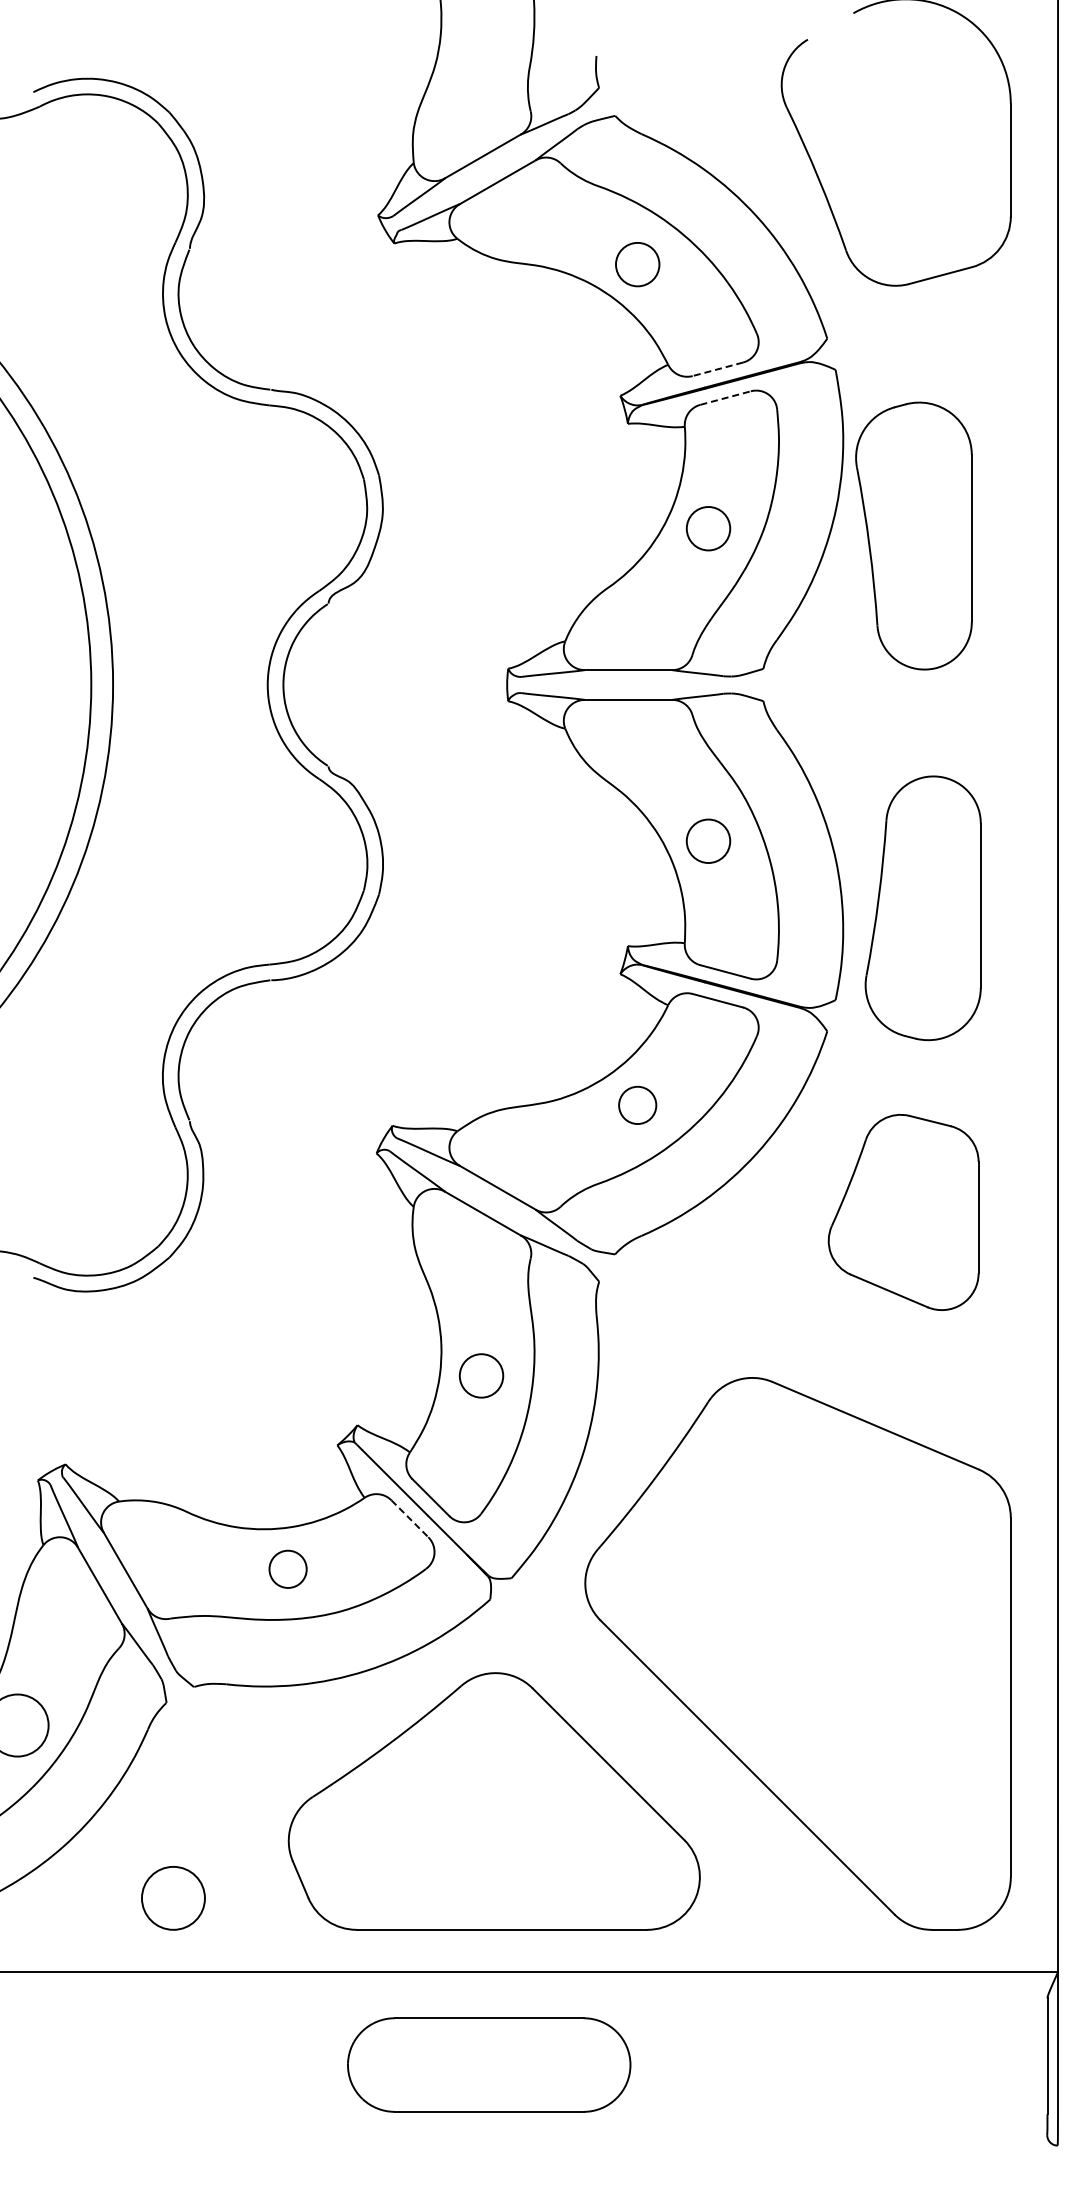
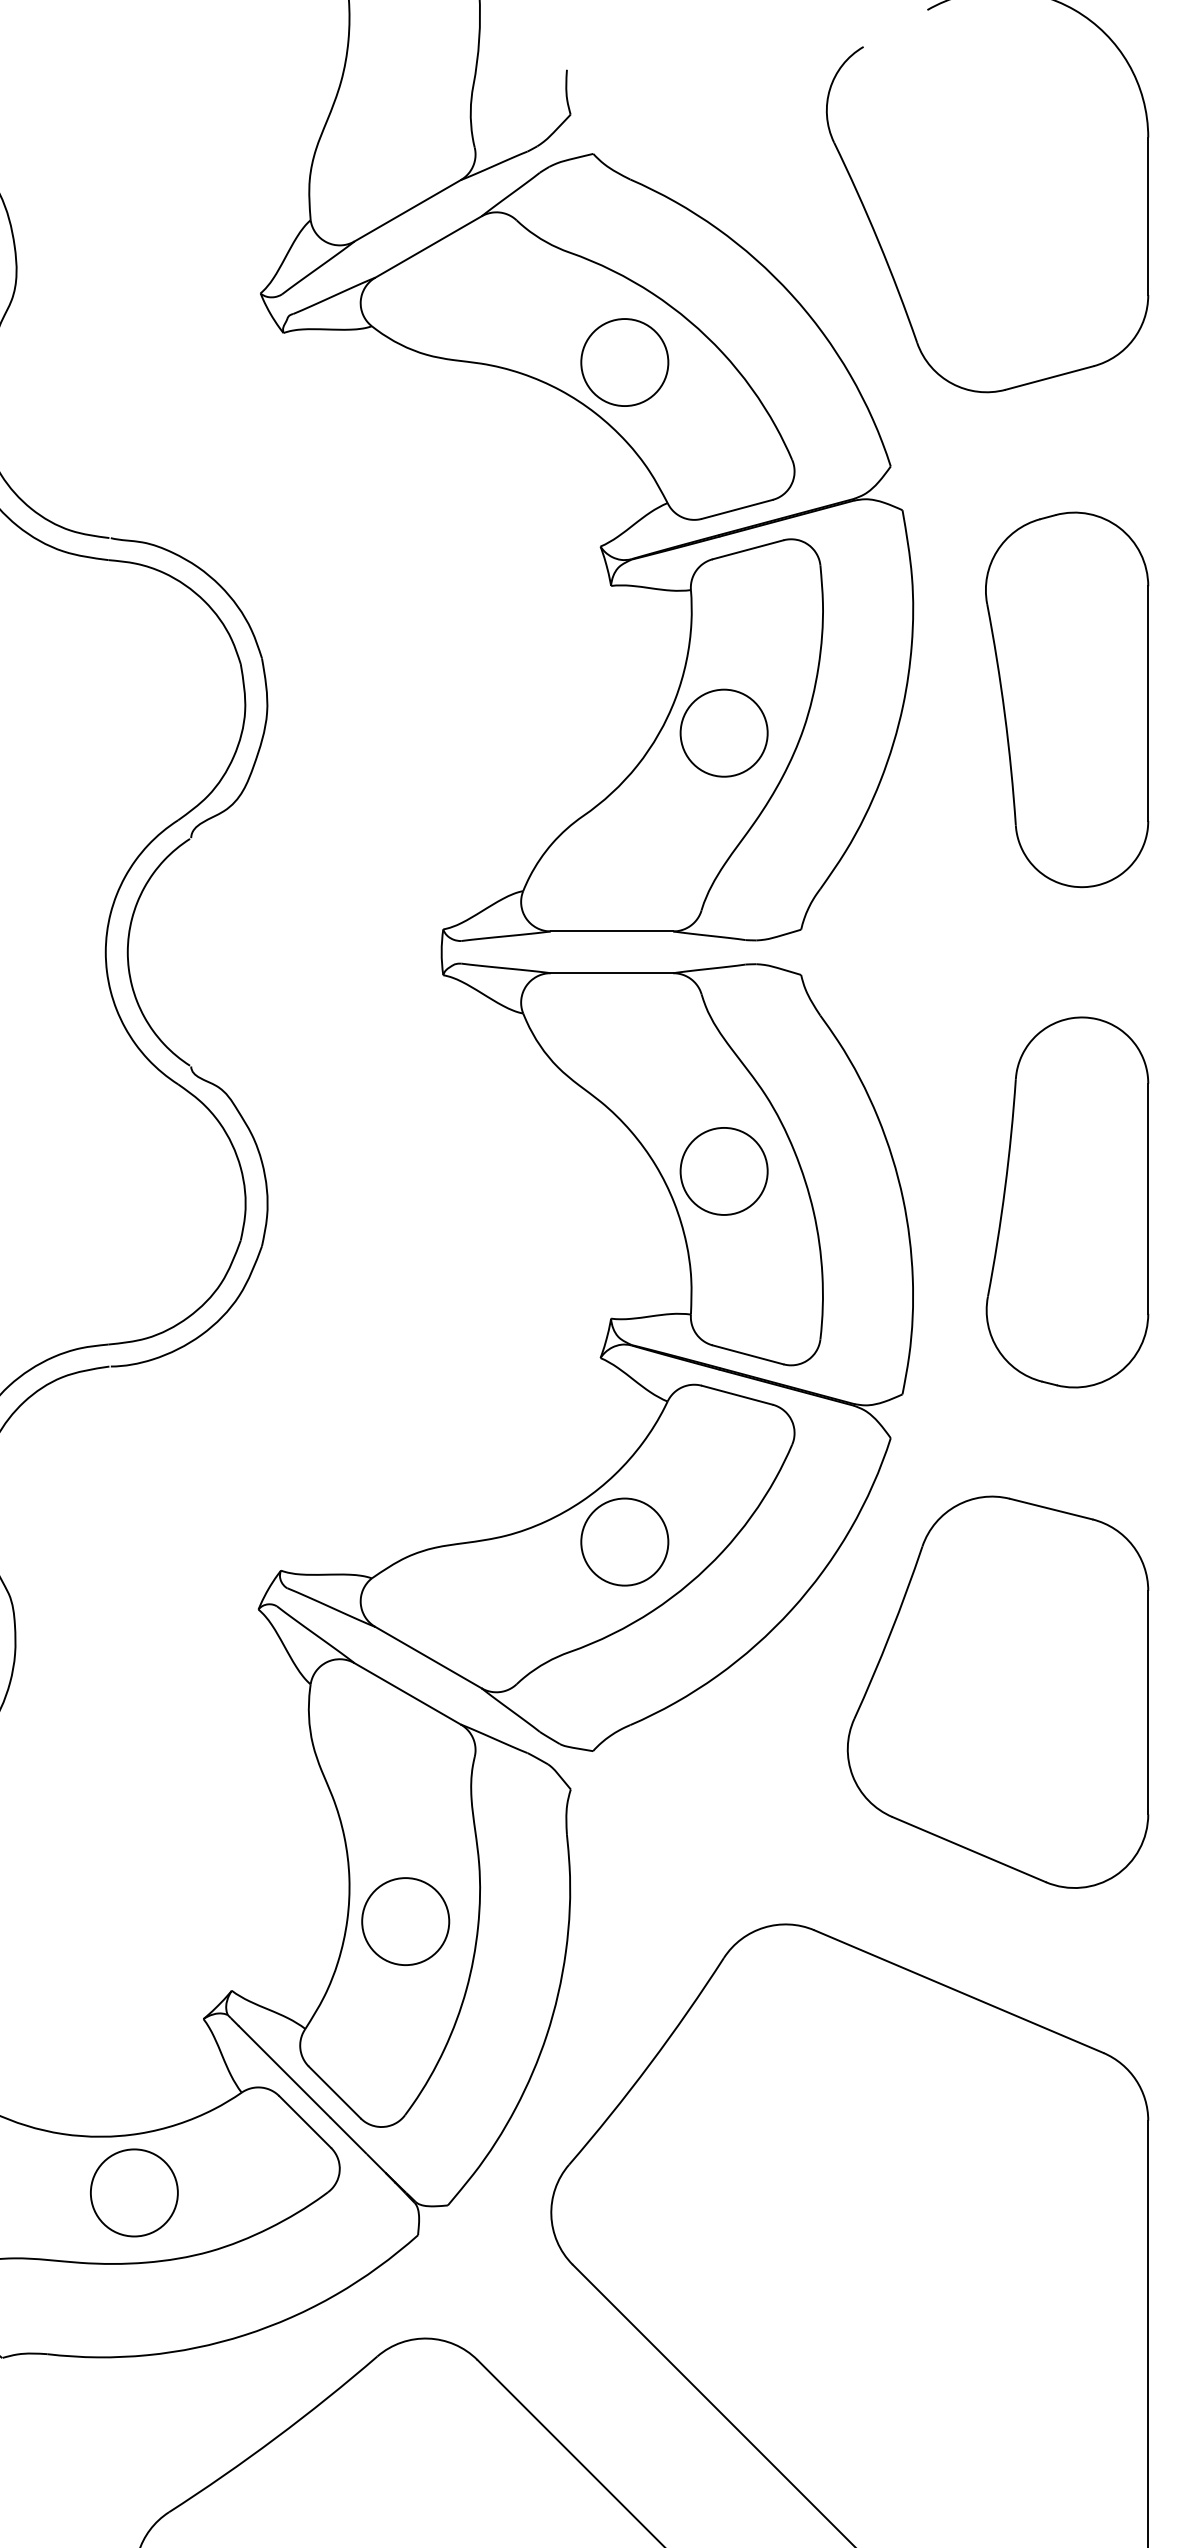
circle: (637, 264) -> (624, 362), size x1.43
line: (717, 369) -> (736, 509), dashed -> solid
line: (726, 397) -> (749, 548), dashed -> solid
circle: (708, 528) -> (724, 732), size x1.43
part: (913, 535) -> (1066, 699), moved
circle: (708, 841) -> (724, 1171), size x1.43
part: (922, 908) -> (1066, 1202), moved
circle: (637, 1105) -> (624, 1542), size x1.67
part: (903, 1212) -> (997, 1692), size x1.43
circle: (481, 1375) -> (405, 1921), size x1.43
line: (410, 1519) -> (306, 2123), dashed -> solid
circle: (288, 1569) -> (134, 2193), size x1.67

